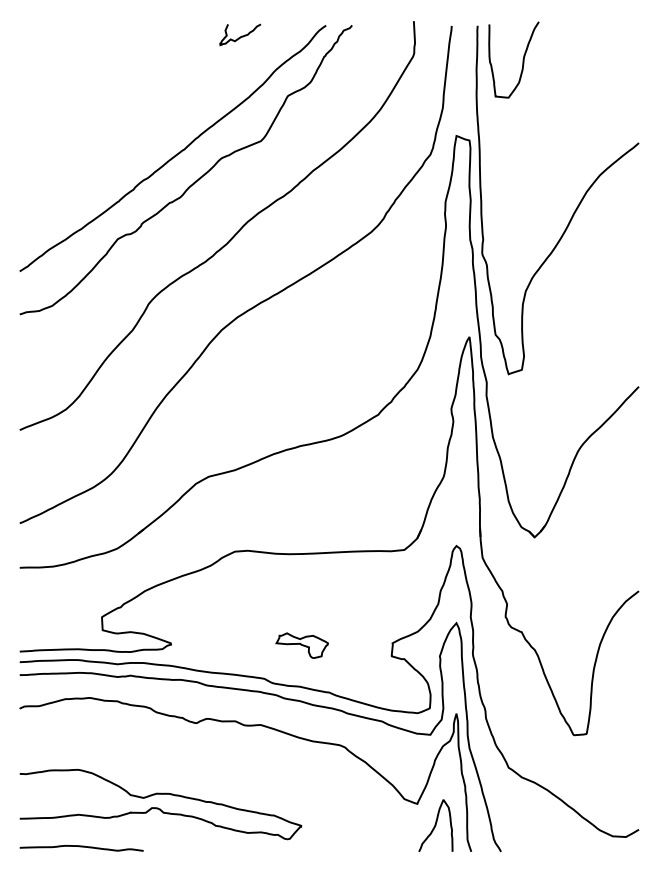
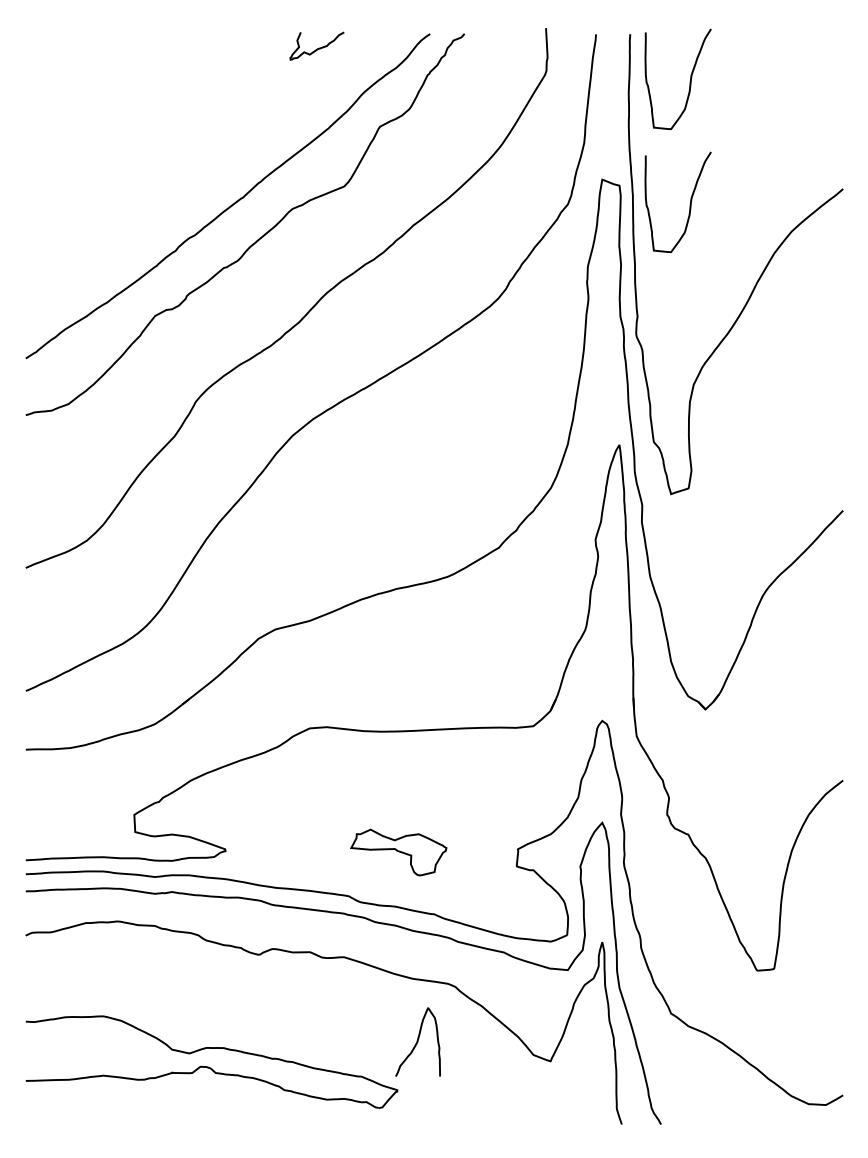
curve: (522, 154) -> (689, 204), added
part: (302, 645) -> (398, 852), size x1.4
curve: (435, 825) -> (417, 1041), moved
curve: (81, 847) -> (107, 1118), removed

